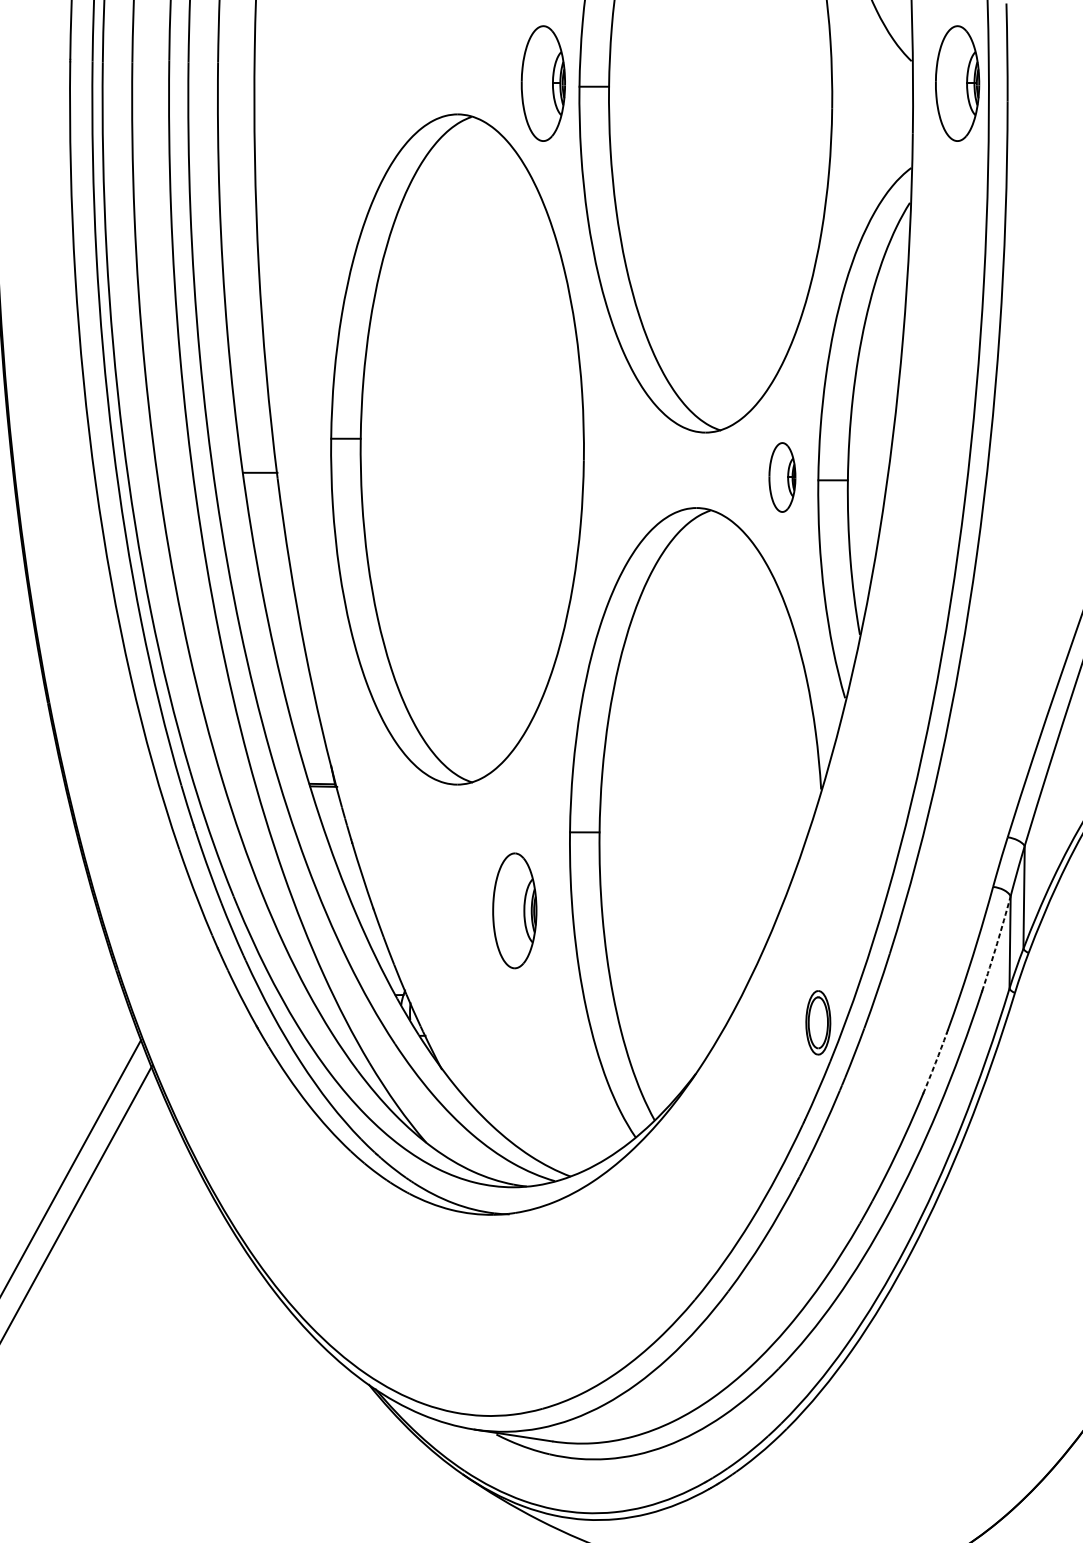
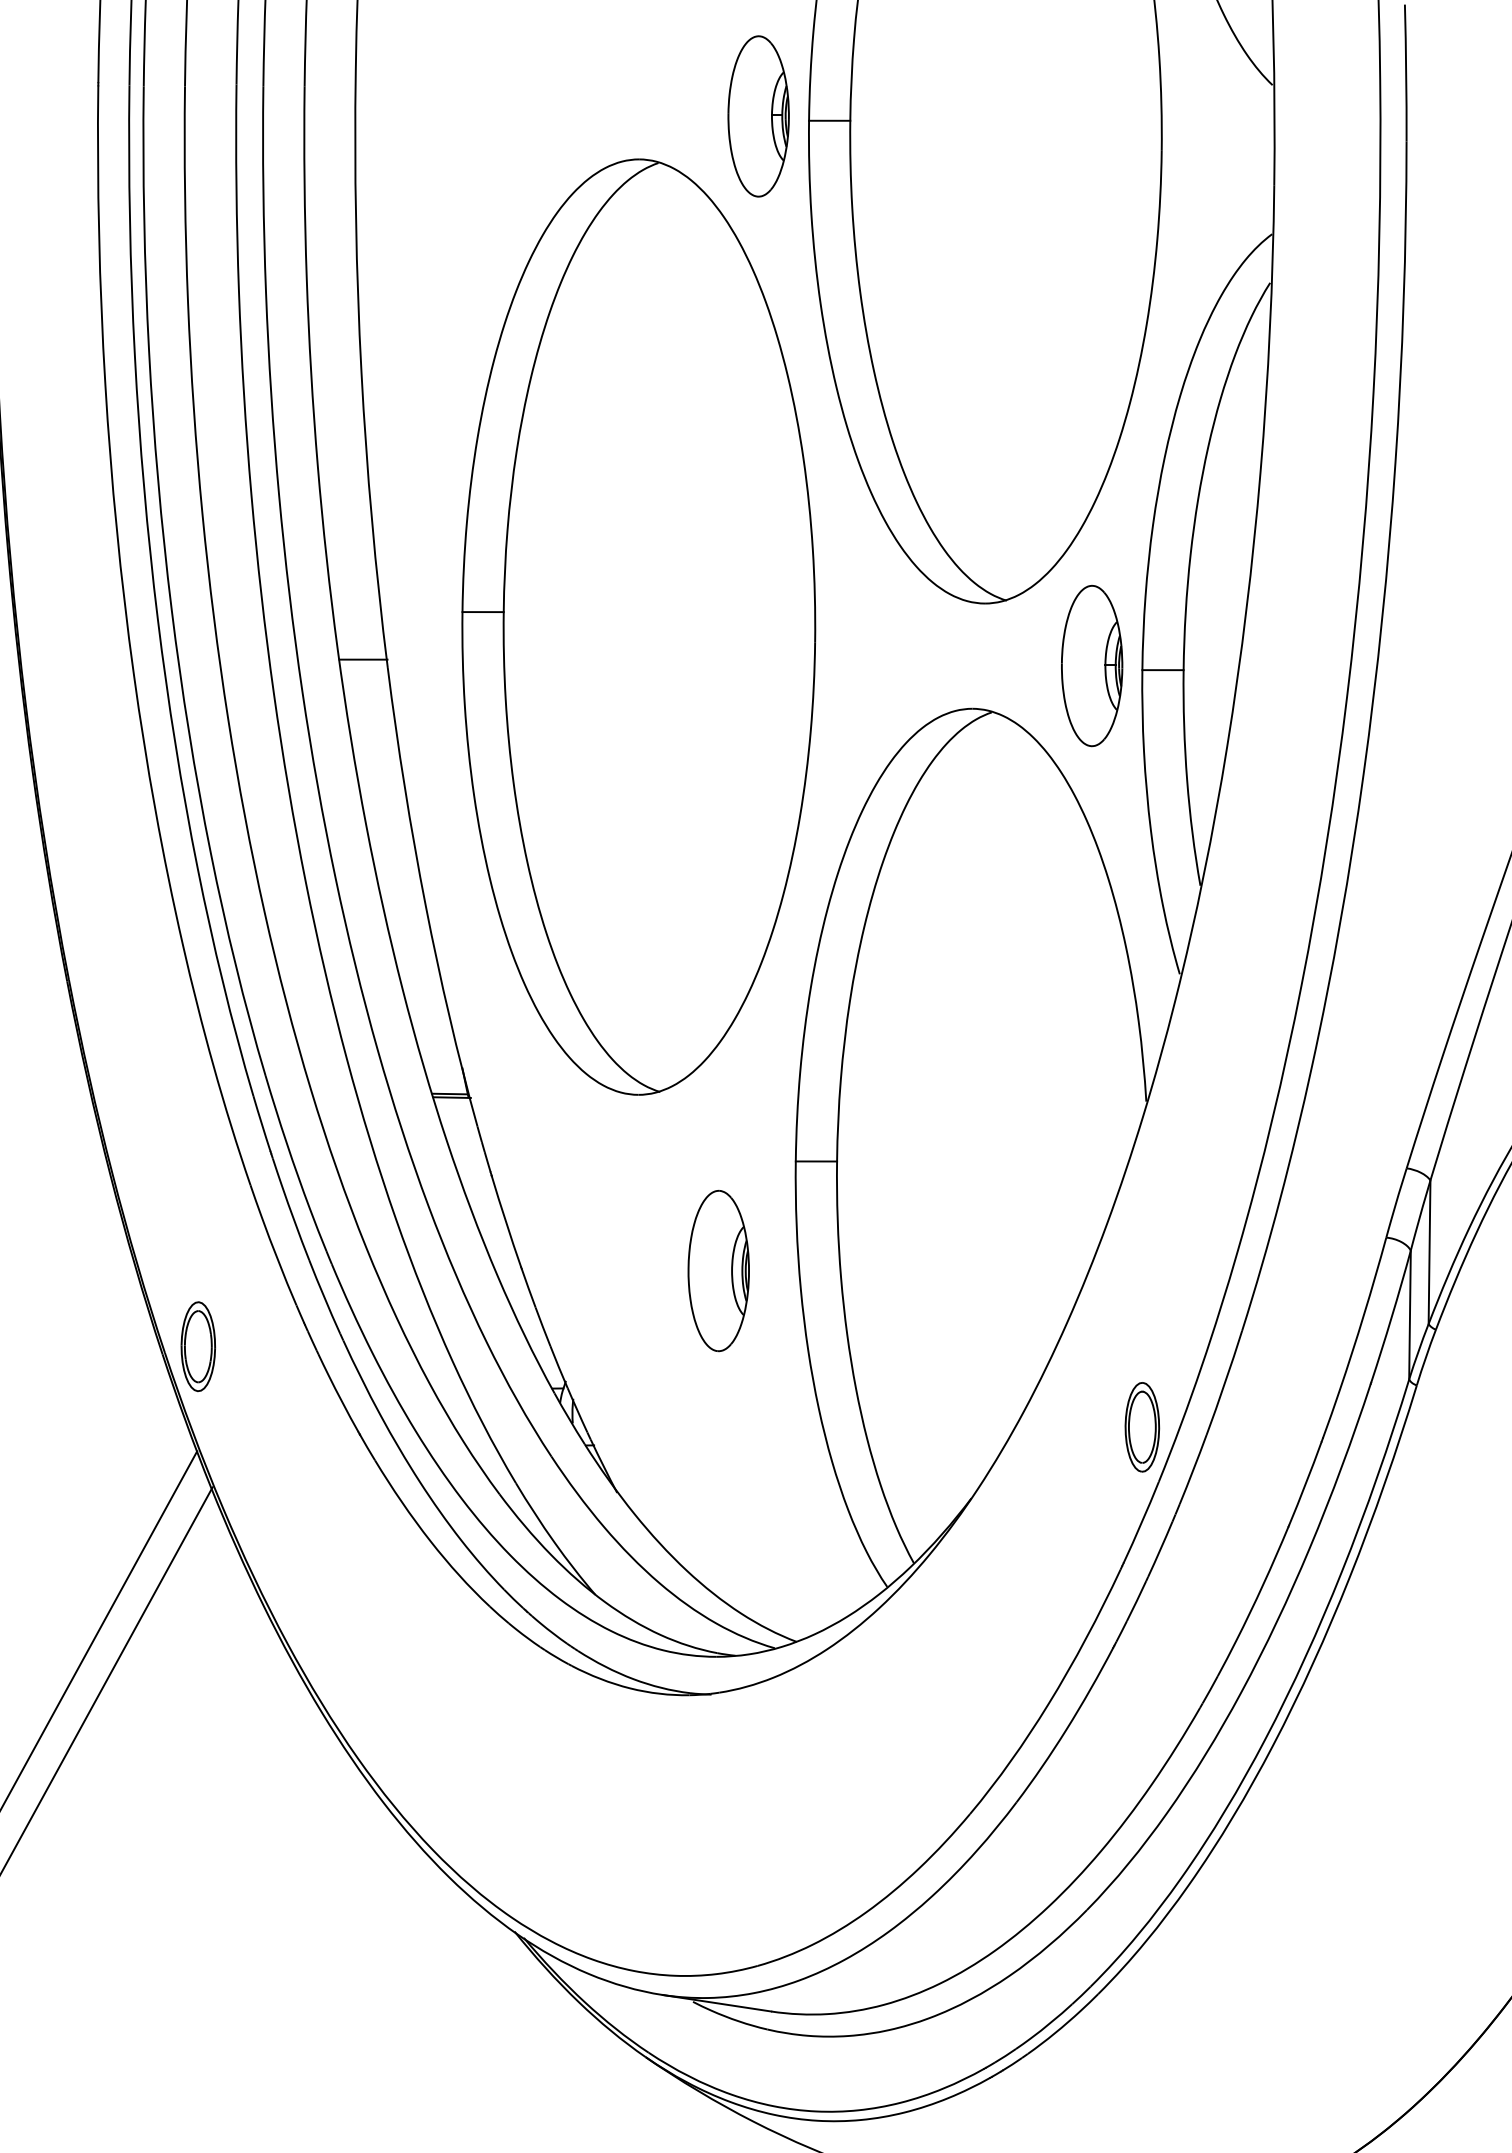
part: (957, 83) -> (1336, 116), removed
part: (782, 477) -> (1092, 666), size x1.67
arc: (996, 944) -> (1391, 1317), dashed -> solid
part: (141, 964) -> (197, 1346), added
arc: (935, 1063) -> (1305, 1483), dashed -> solid

